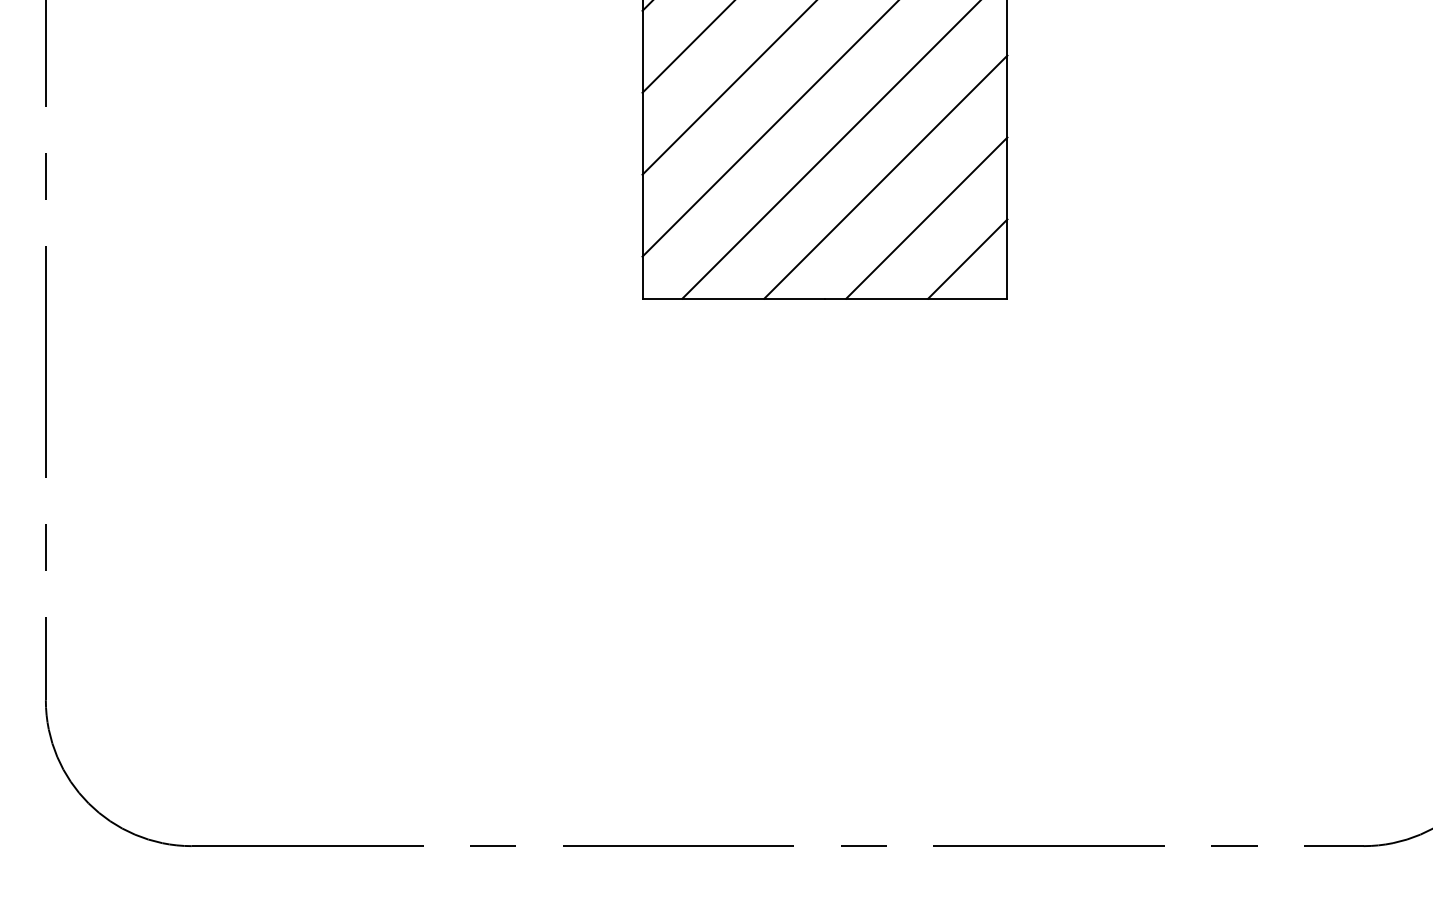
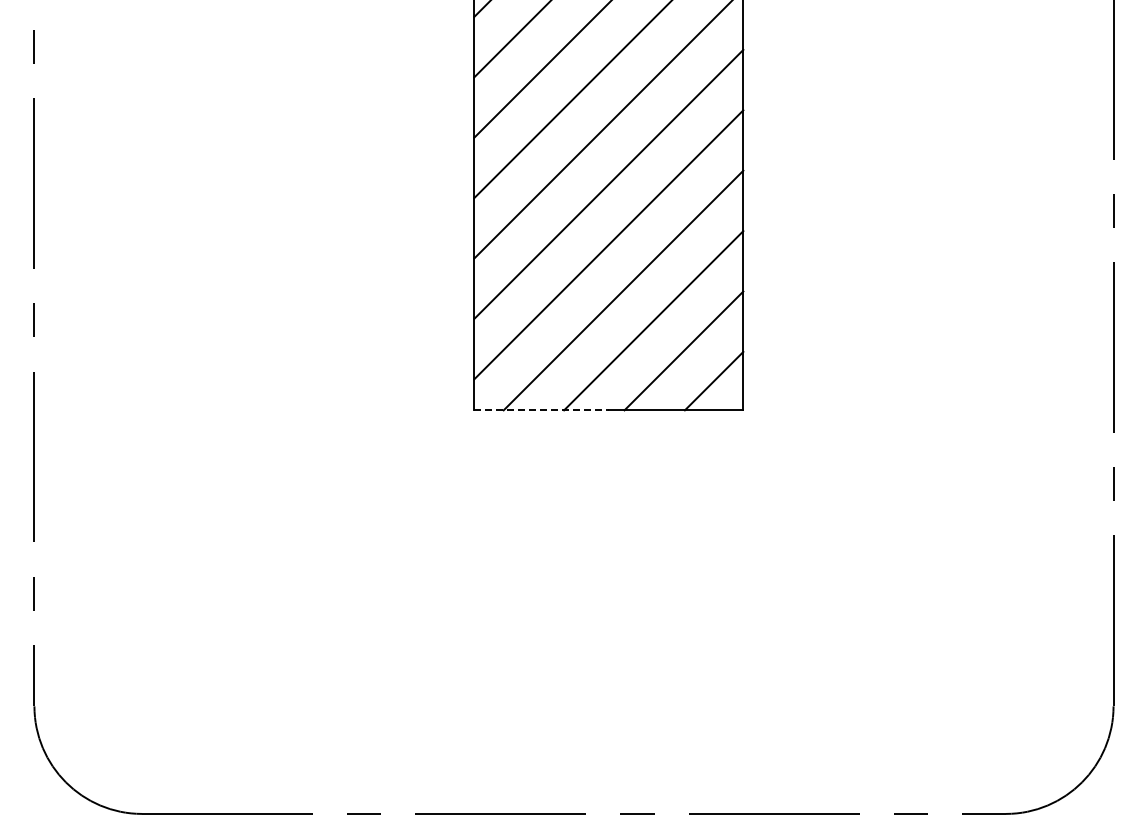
line: (734, 298) -> (542, 410), solid -> dashed

